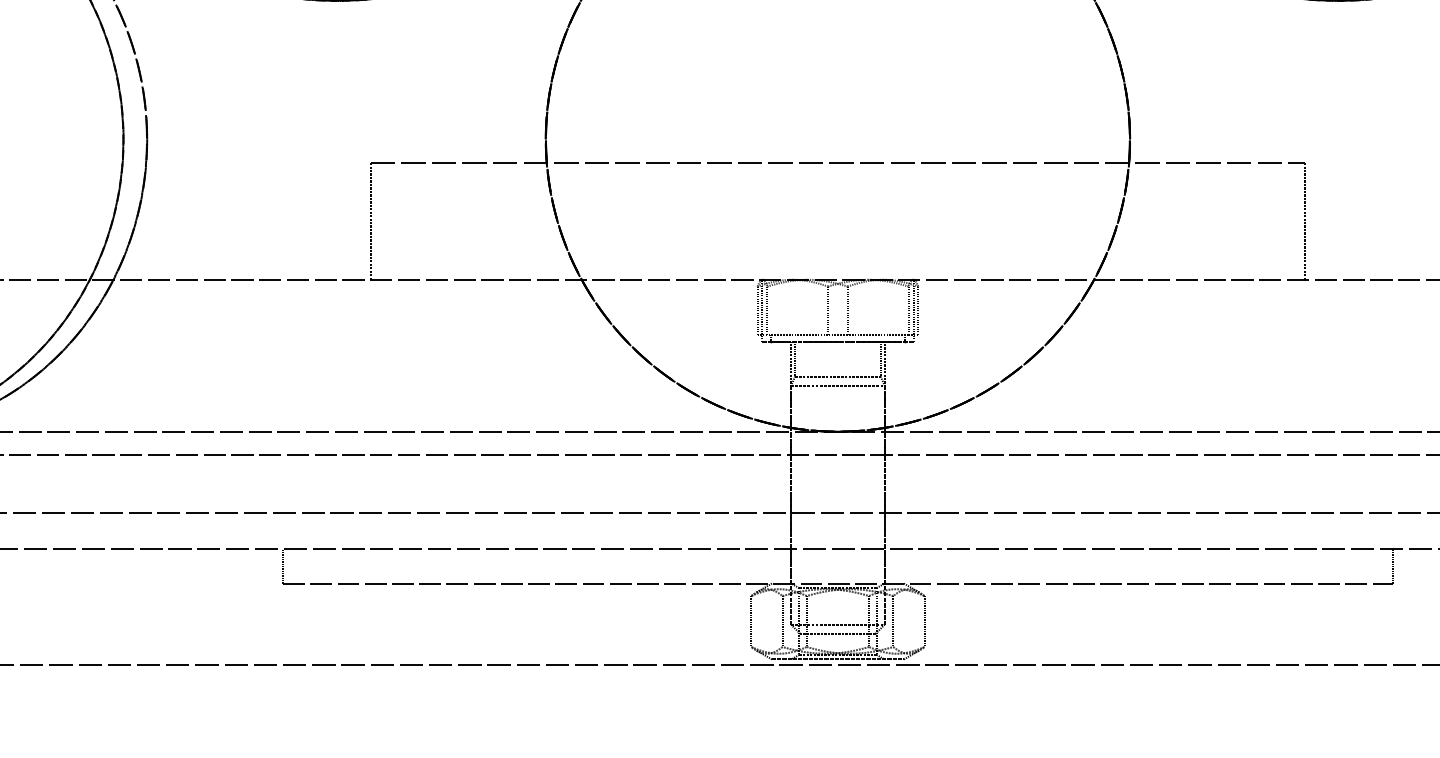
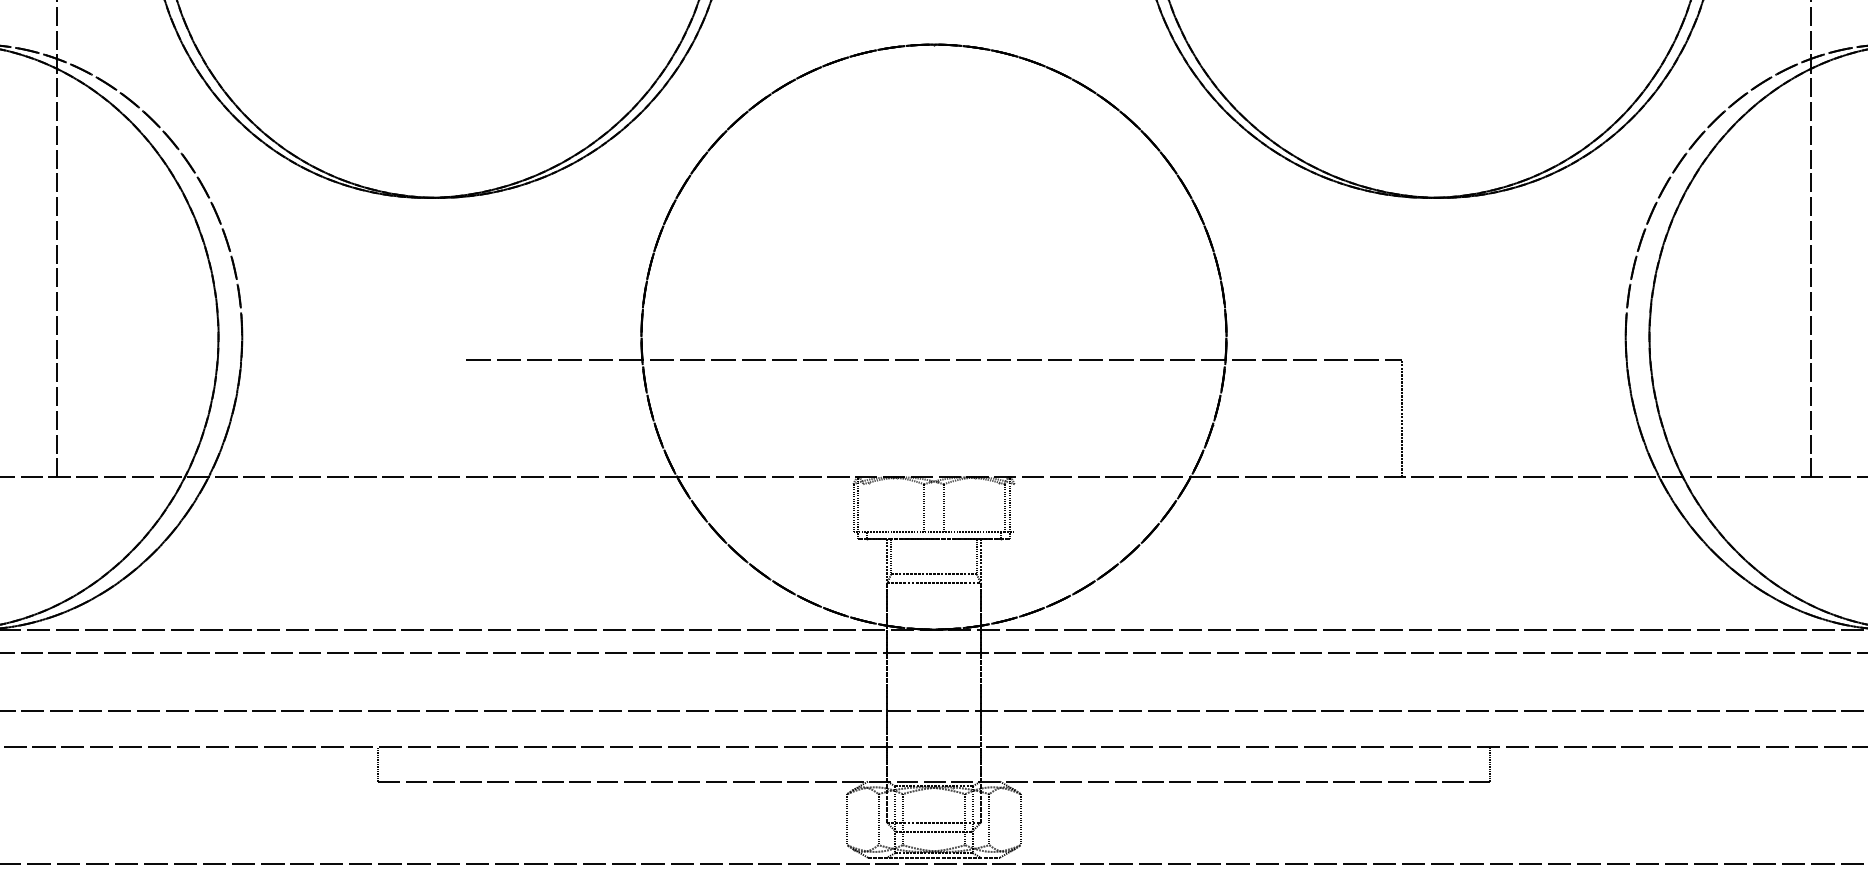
line: (371, 220) -> (466, 418), removed
line: (767, 310) -> (863, 508), removed
line: (918, 310) -> (1014, 508), removed

